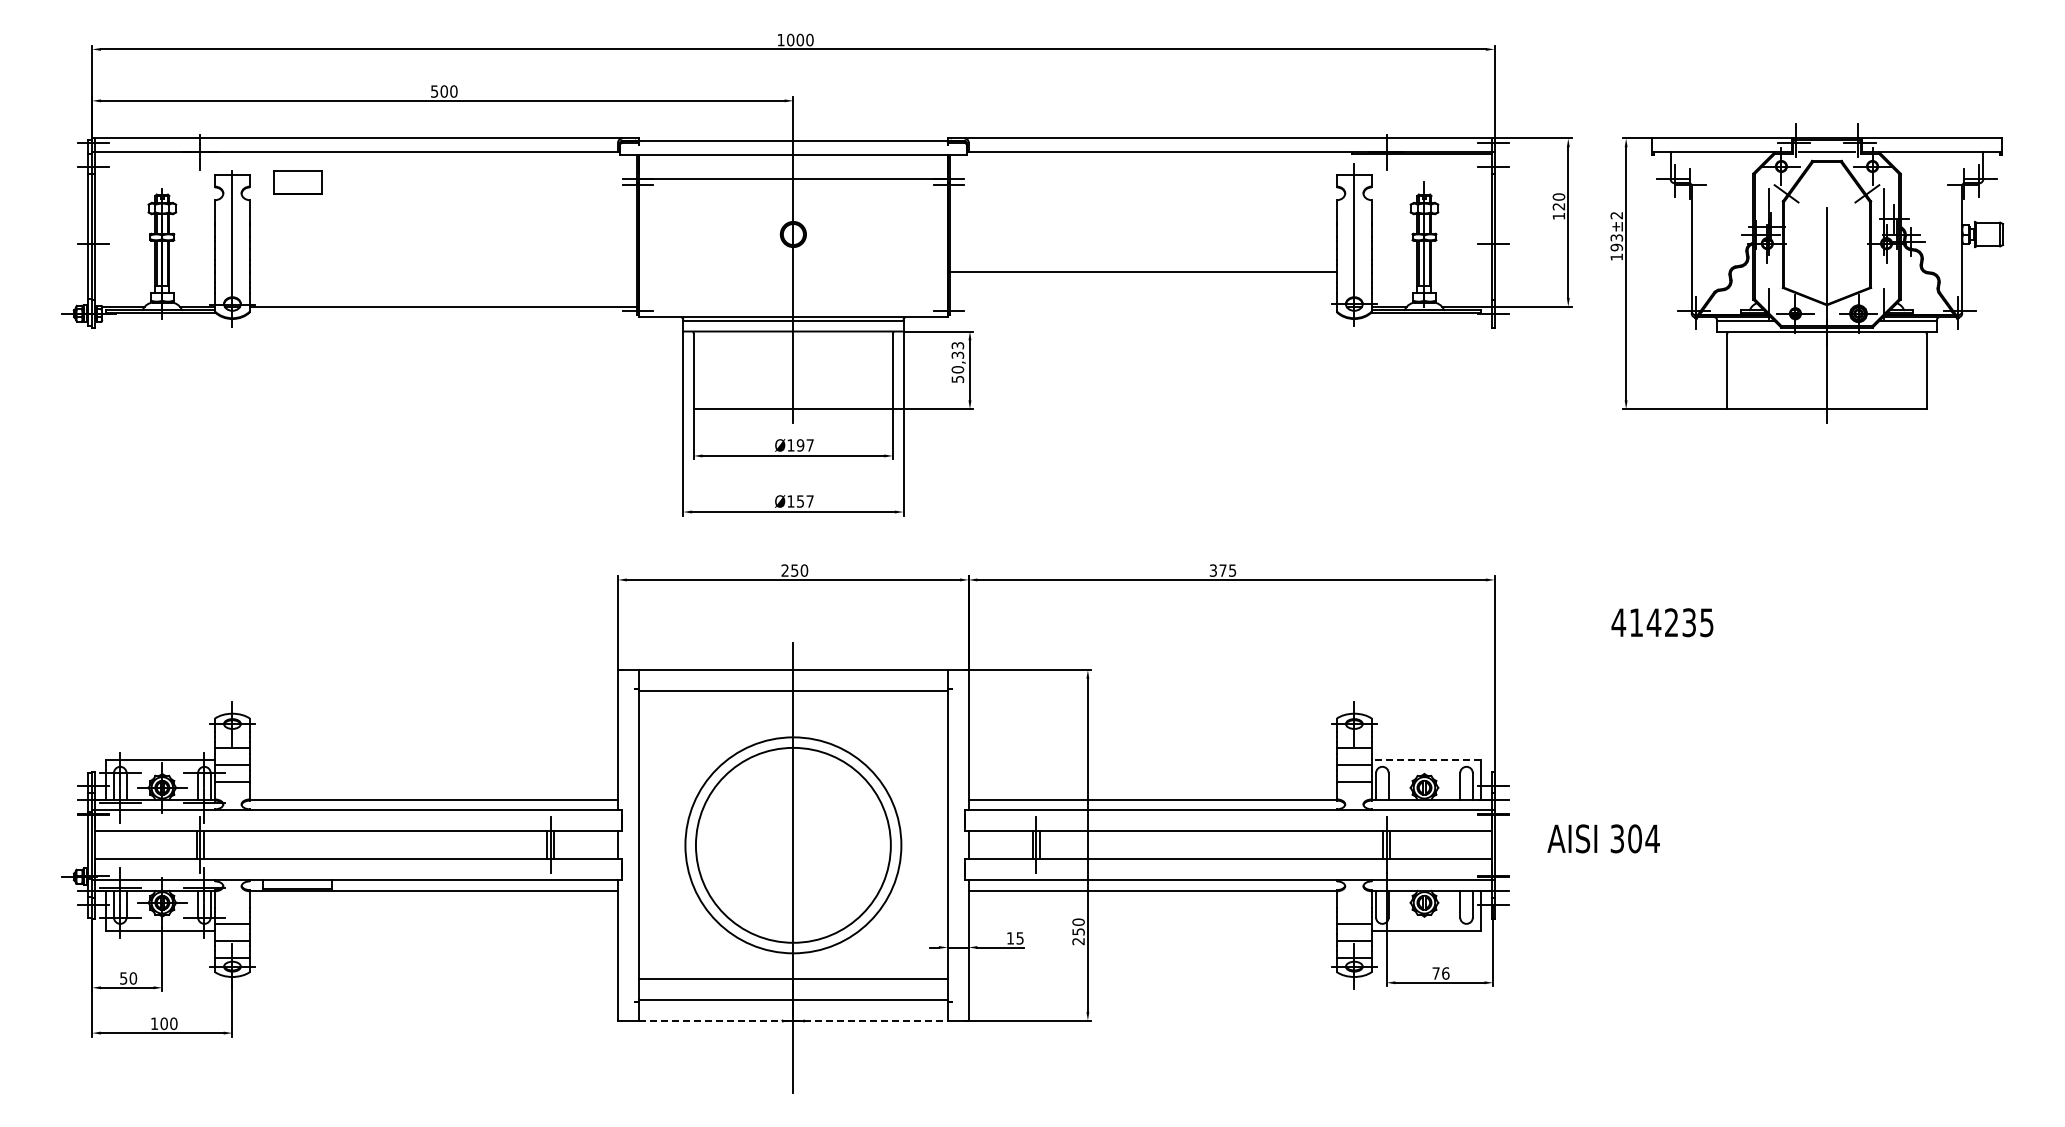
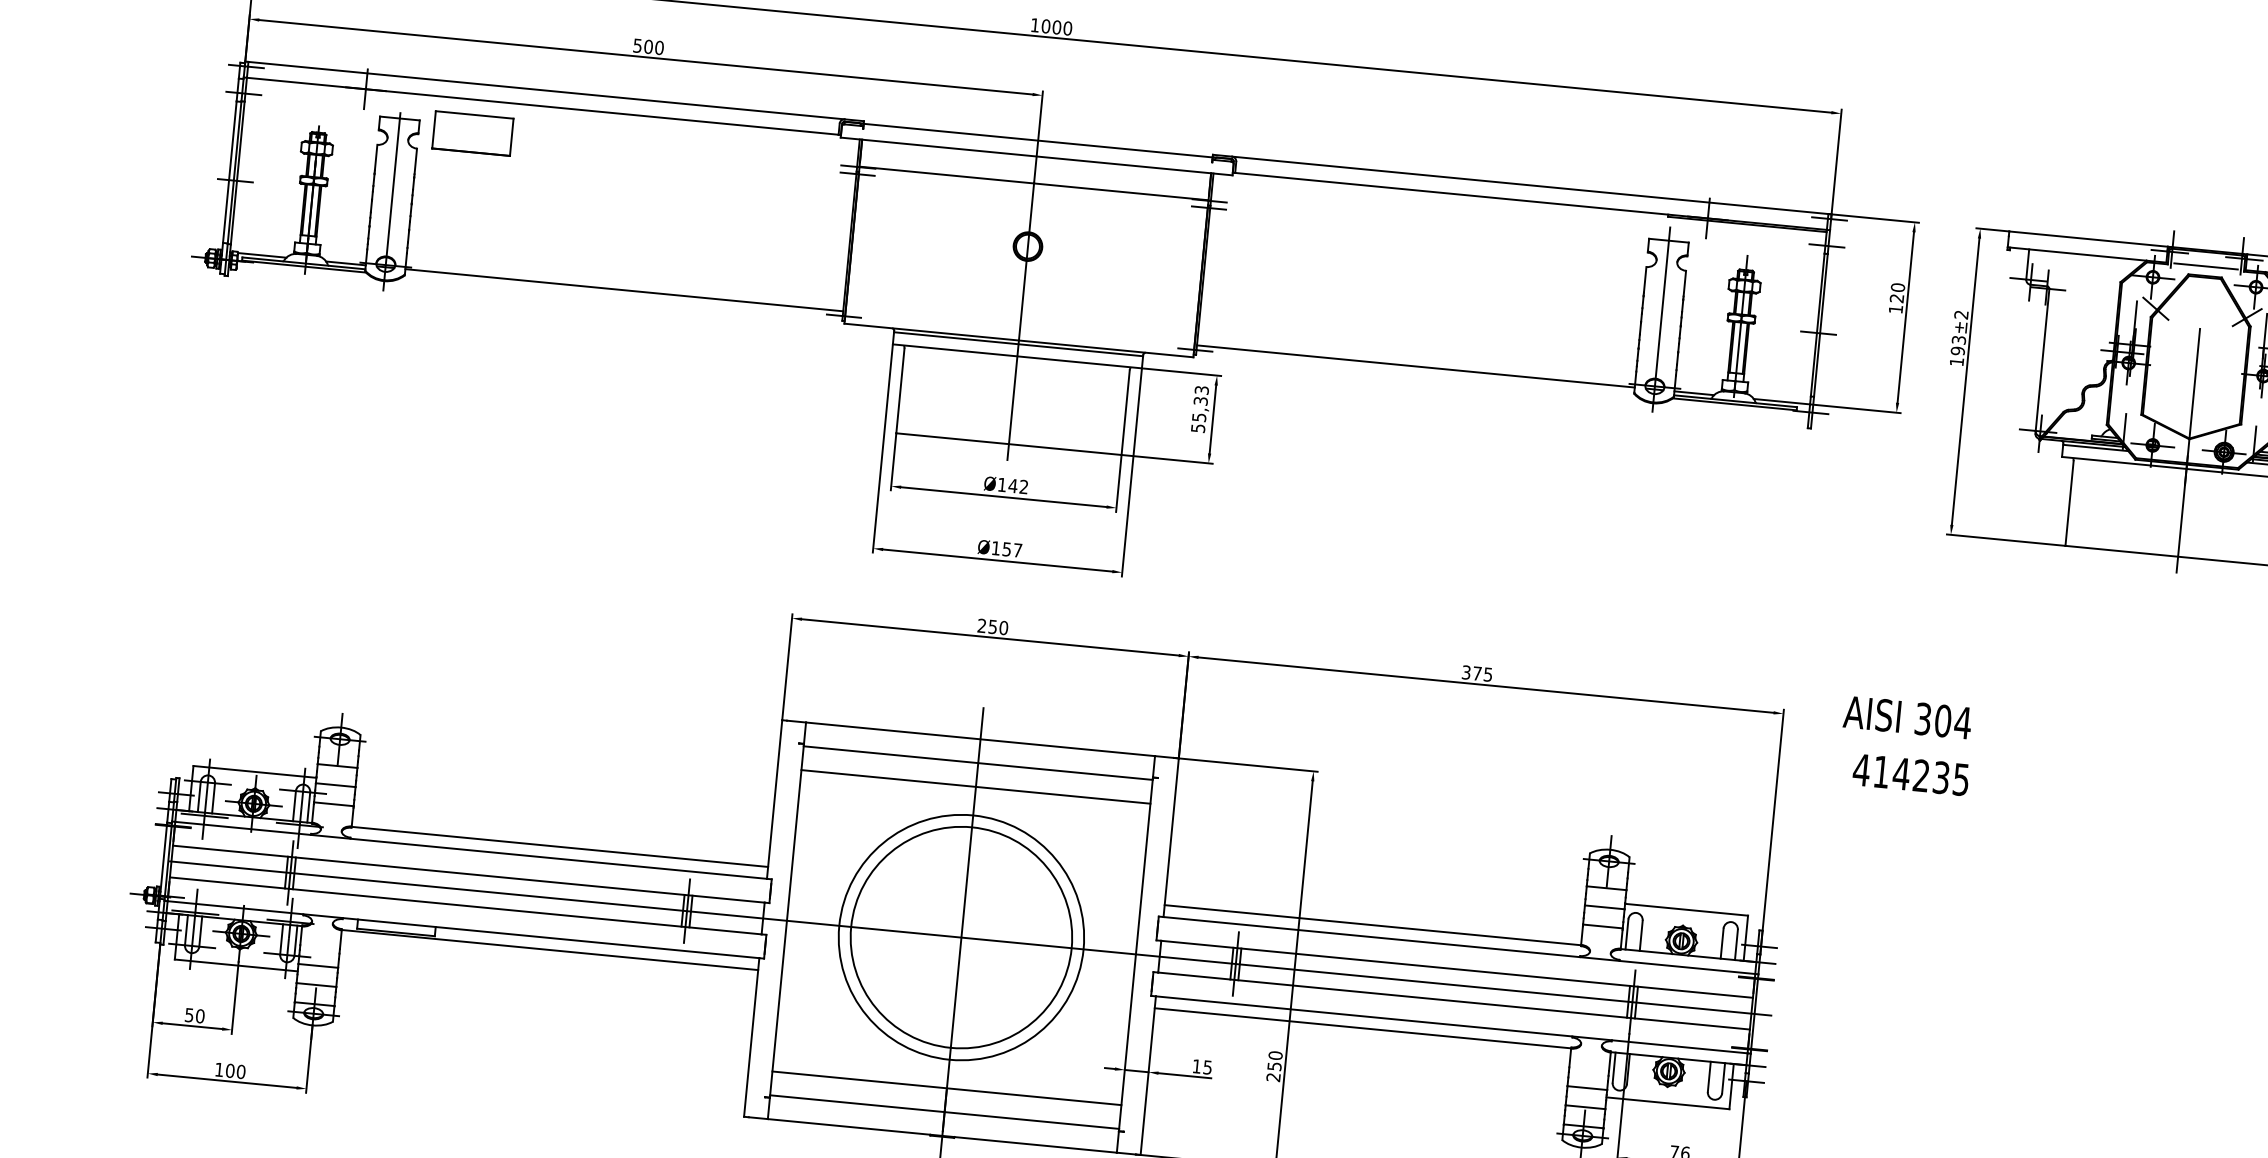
part: (297, 182) -> (472, 133), size x1.43
line: (1142, 271) -> (1415, 366), moved
text: (957, 369) -> (1198, 417), 50,33 -> 55,33
text: (804, 445) -> (1017, 486), 197 -> 142
text: (1662, 622) -> (1911, 774), moved
line: (793, 712) -> (976, 787), added
line: (1425, 759) -> (1685, 909), dashed -> solid
text: (1603, 838) -> (1907, 717), moved
line: (801, 845) -> (970, 938), added
line: (793, 1020) -> (942, 1135), dashed -> solid

